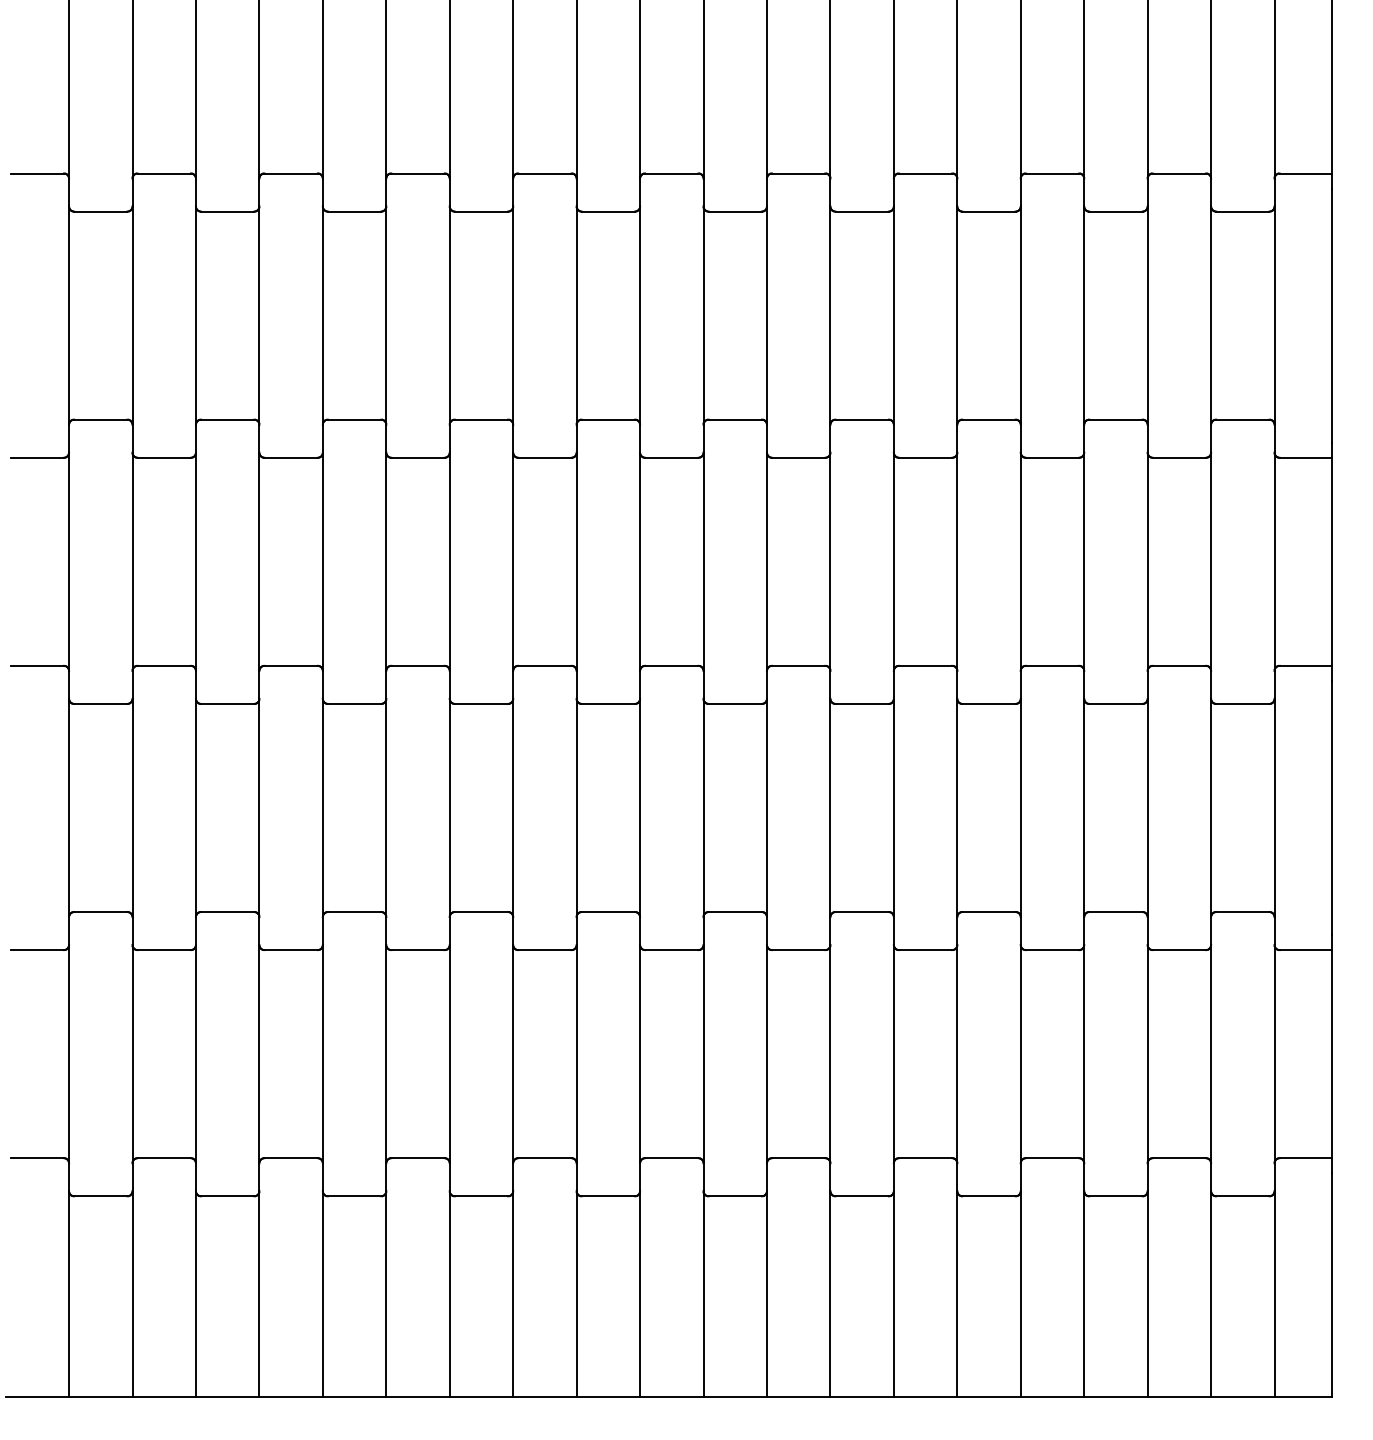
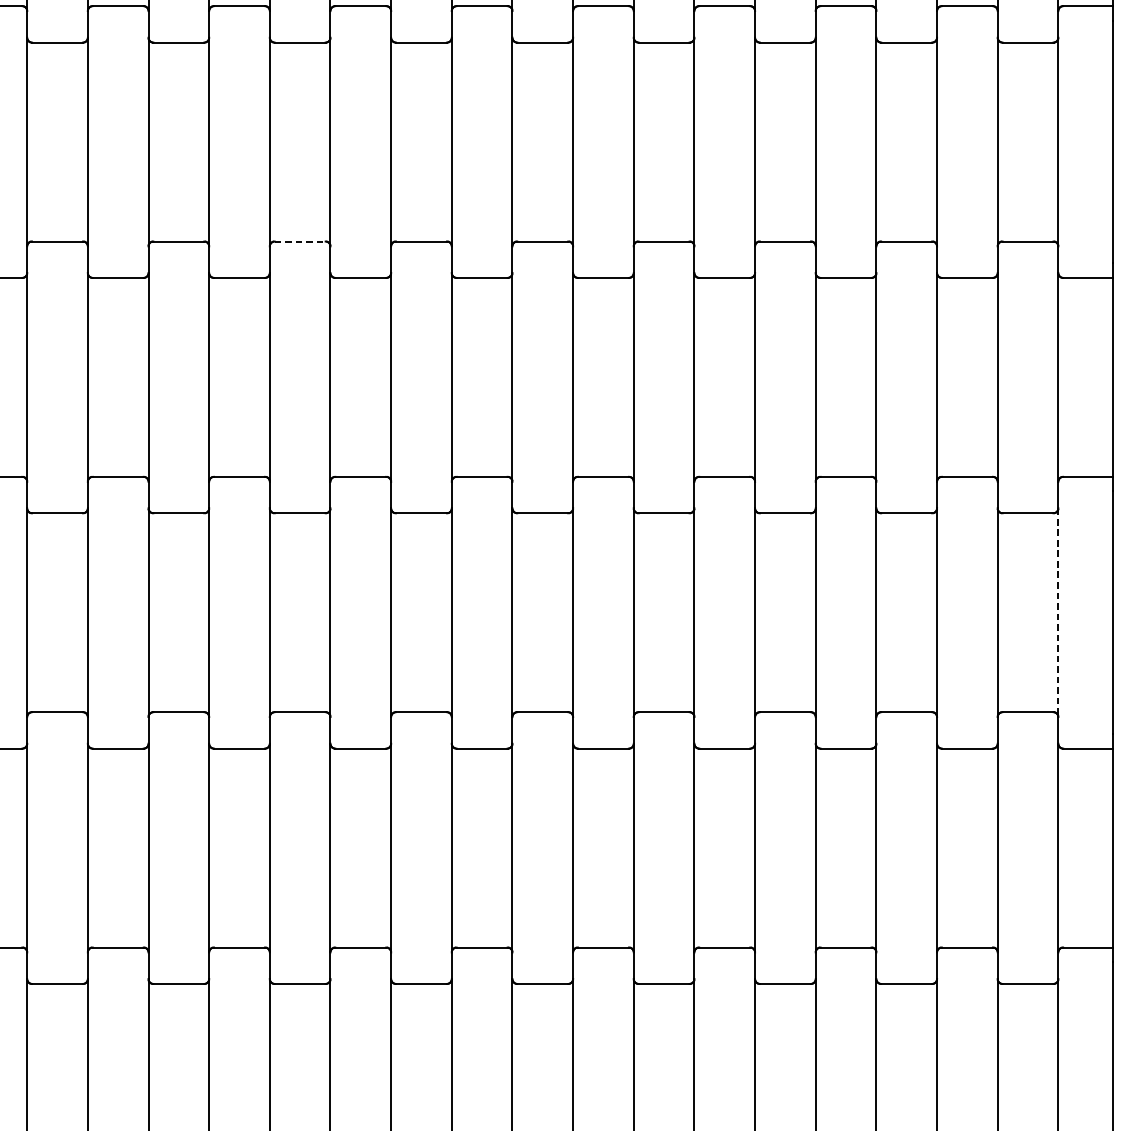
line: (481, 419) -> (300, 241), solid -> dashed
line: (1274, 808) -> (1058, 613), solid -> dashed

